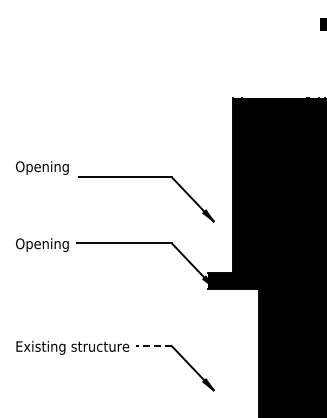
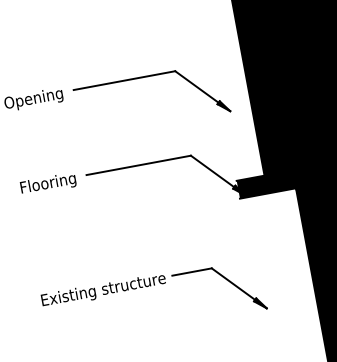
part: (146, 177) -> (147, 76), moved
text: (42, 244) -> (49, 183), Opening -> Flooring
line: (153, 345) -> (191, 271), dashed -> solid

